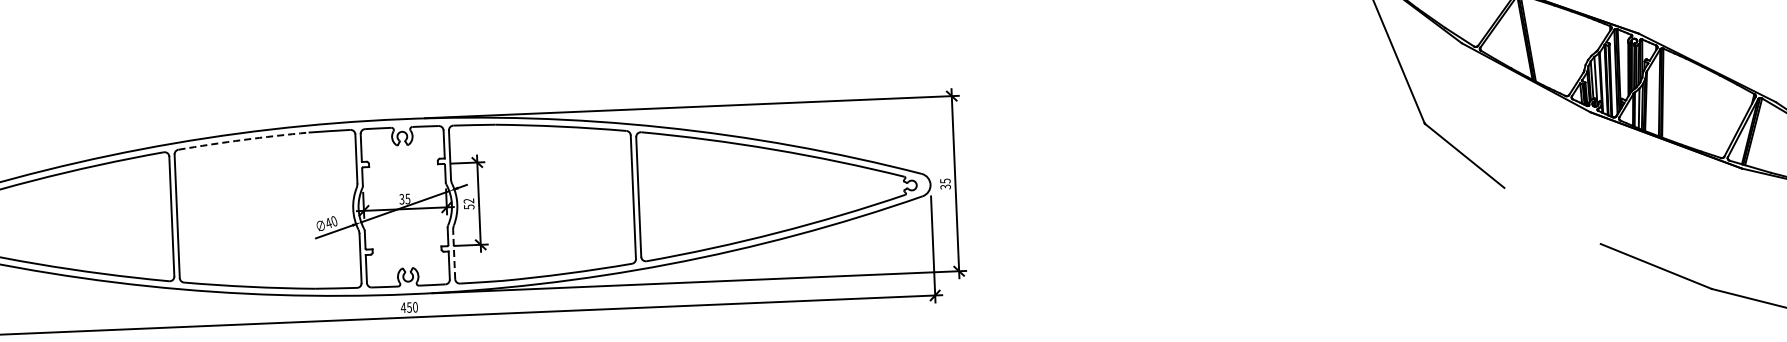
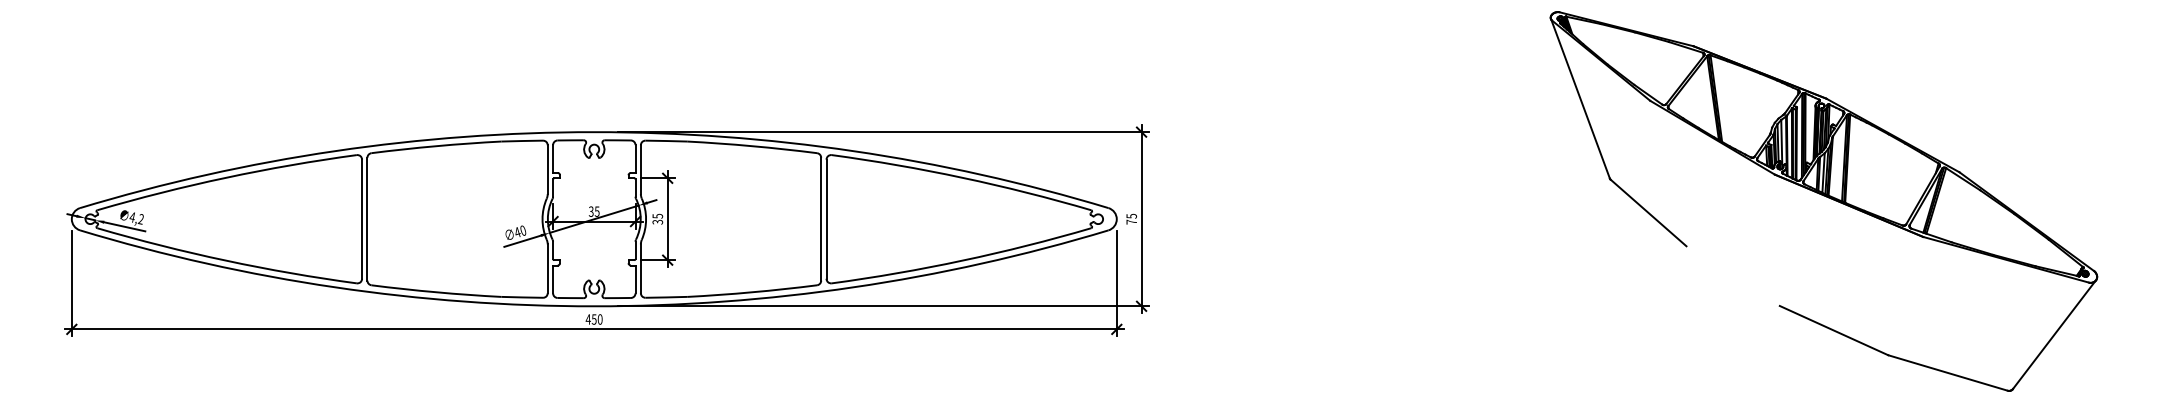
arc: (243, 140) -> (436, 146), dashed -> solid
text: (945, 186) -> (1131, 221), 35 -> 75
text: (468, 203) -> (657, 218), 52 -> 35
line: (453, 254) -> (640, 268), dashed -> solid

